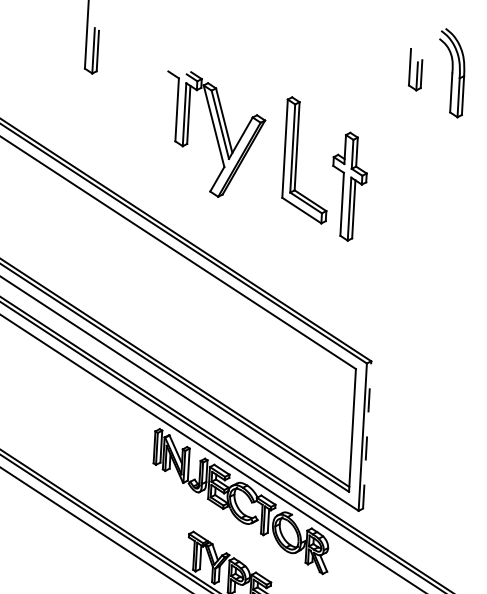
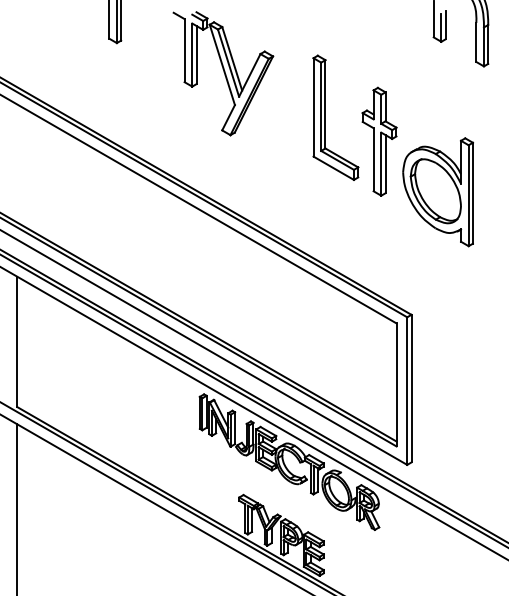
part: (214, 134) -> (223, 73), moved
part: (404, 240) -> (437, 192), added
line: (367, 434) -> (411, 388), dashed -> solid

